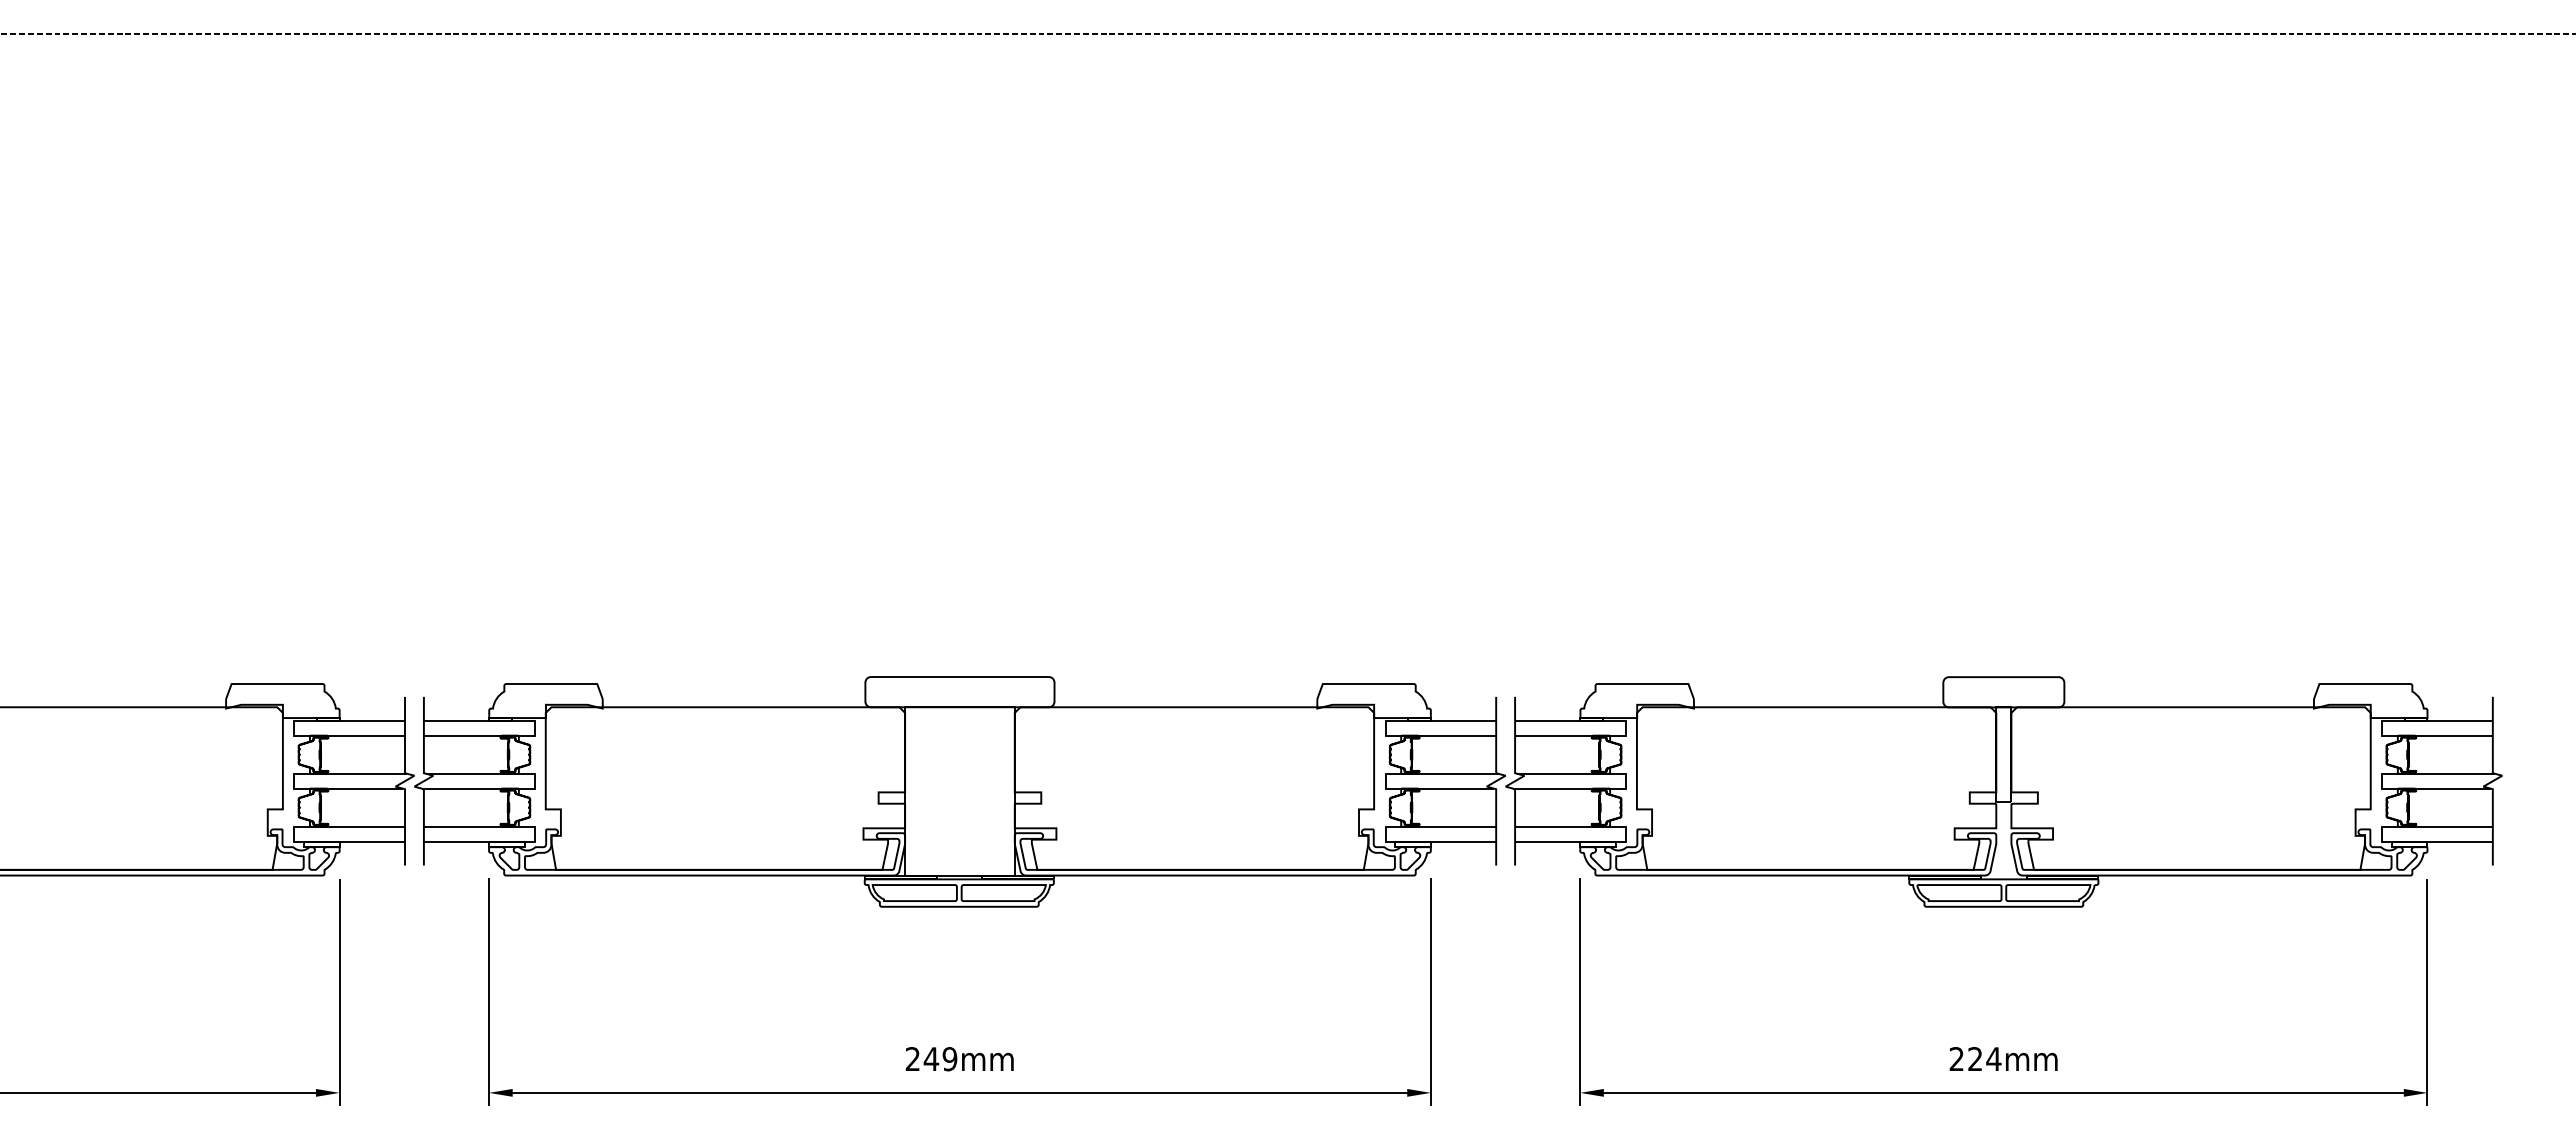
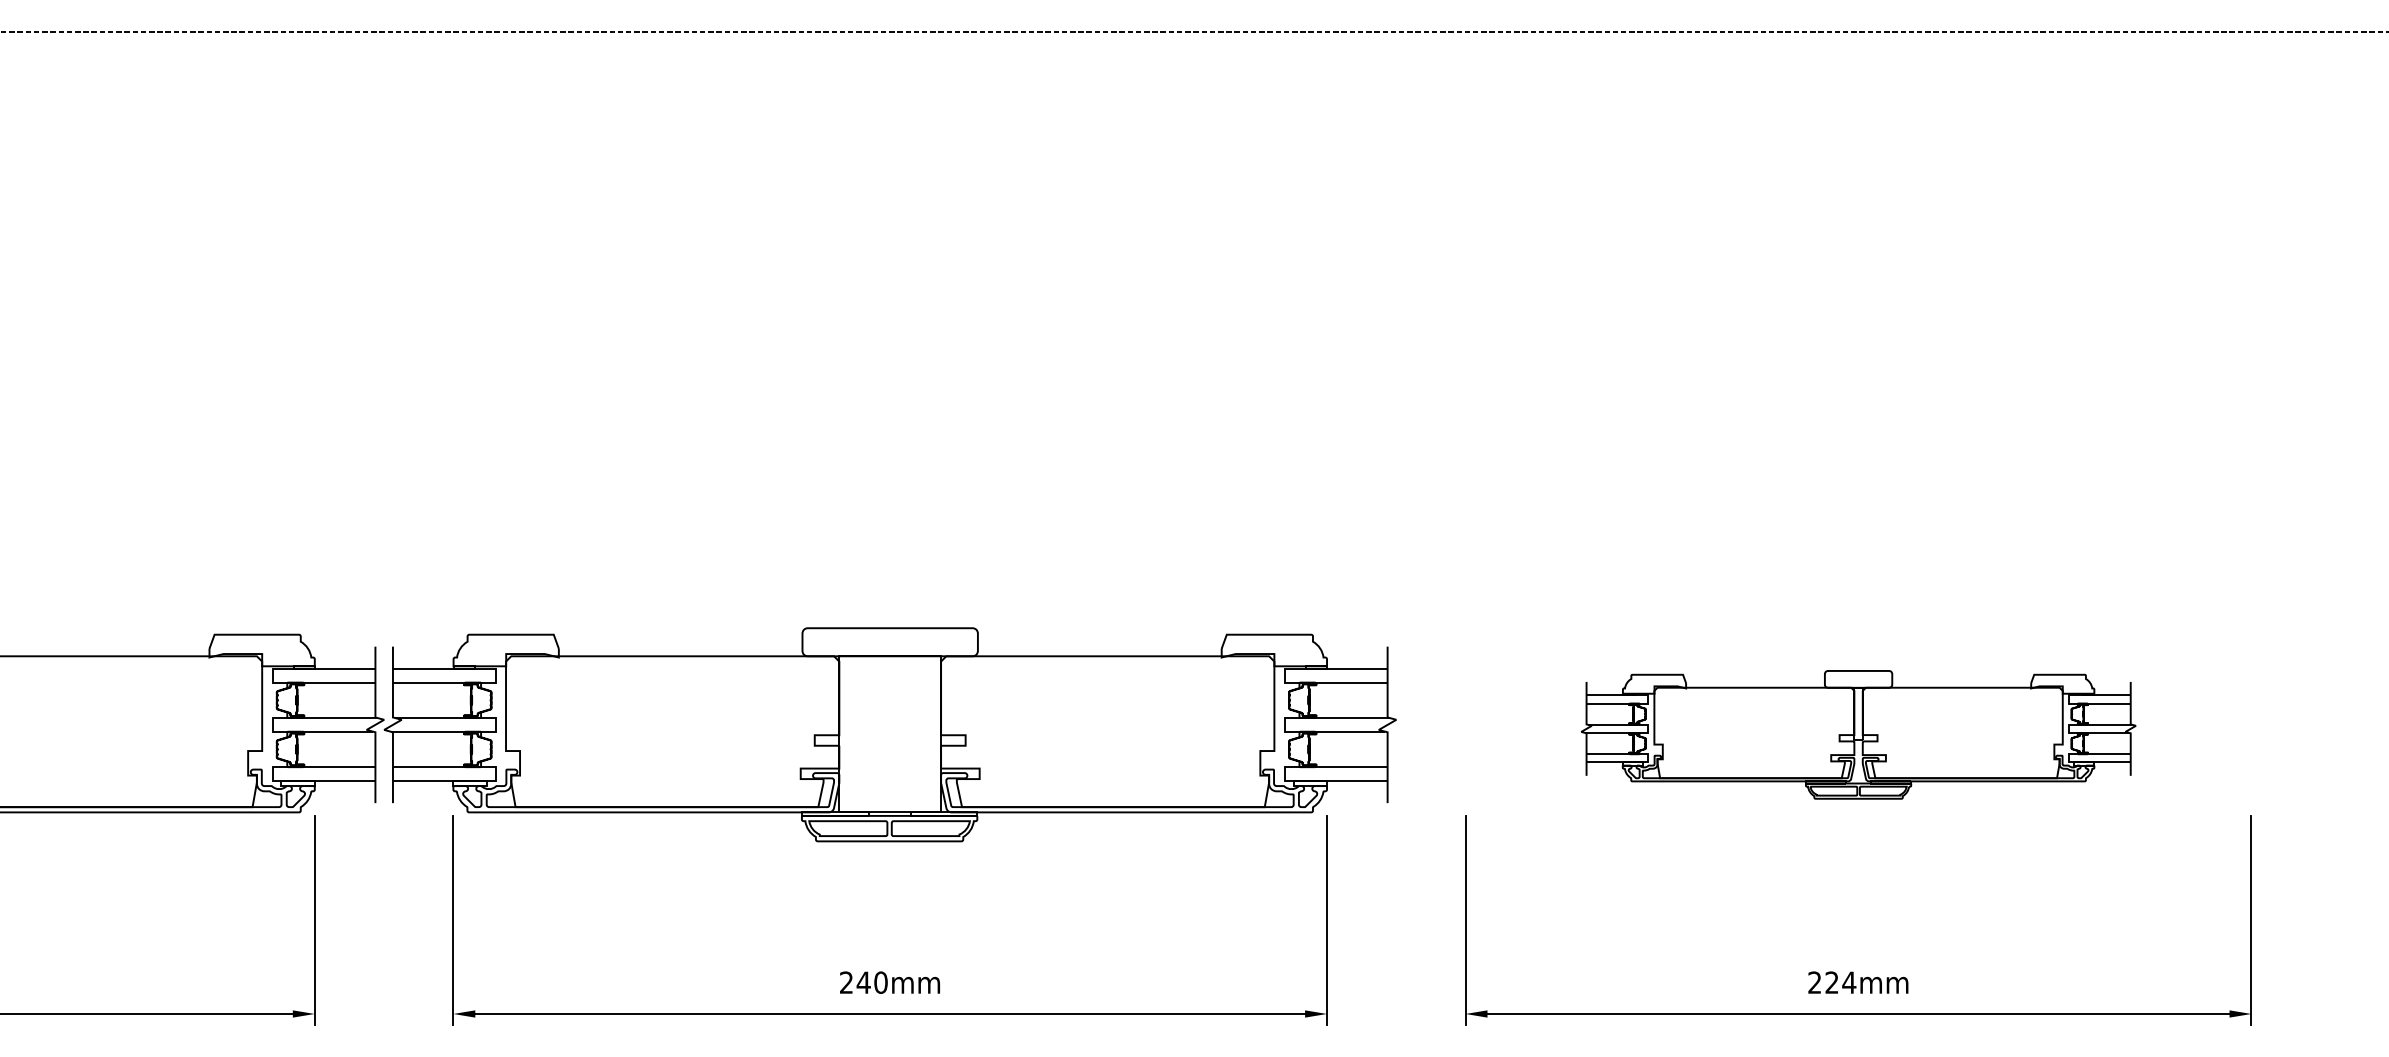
part: (2003, 791) -> (1858, 734), size x0.6
text: (949, 1059) -> (880, 983), 249mm -> 240mm

